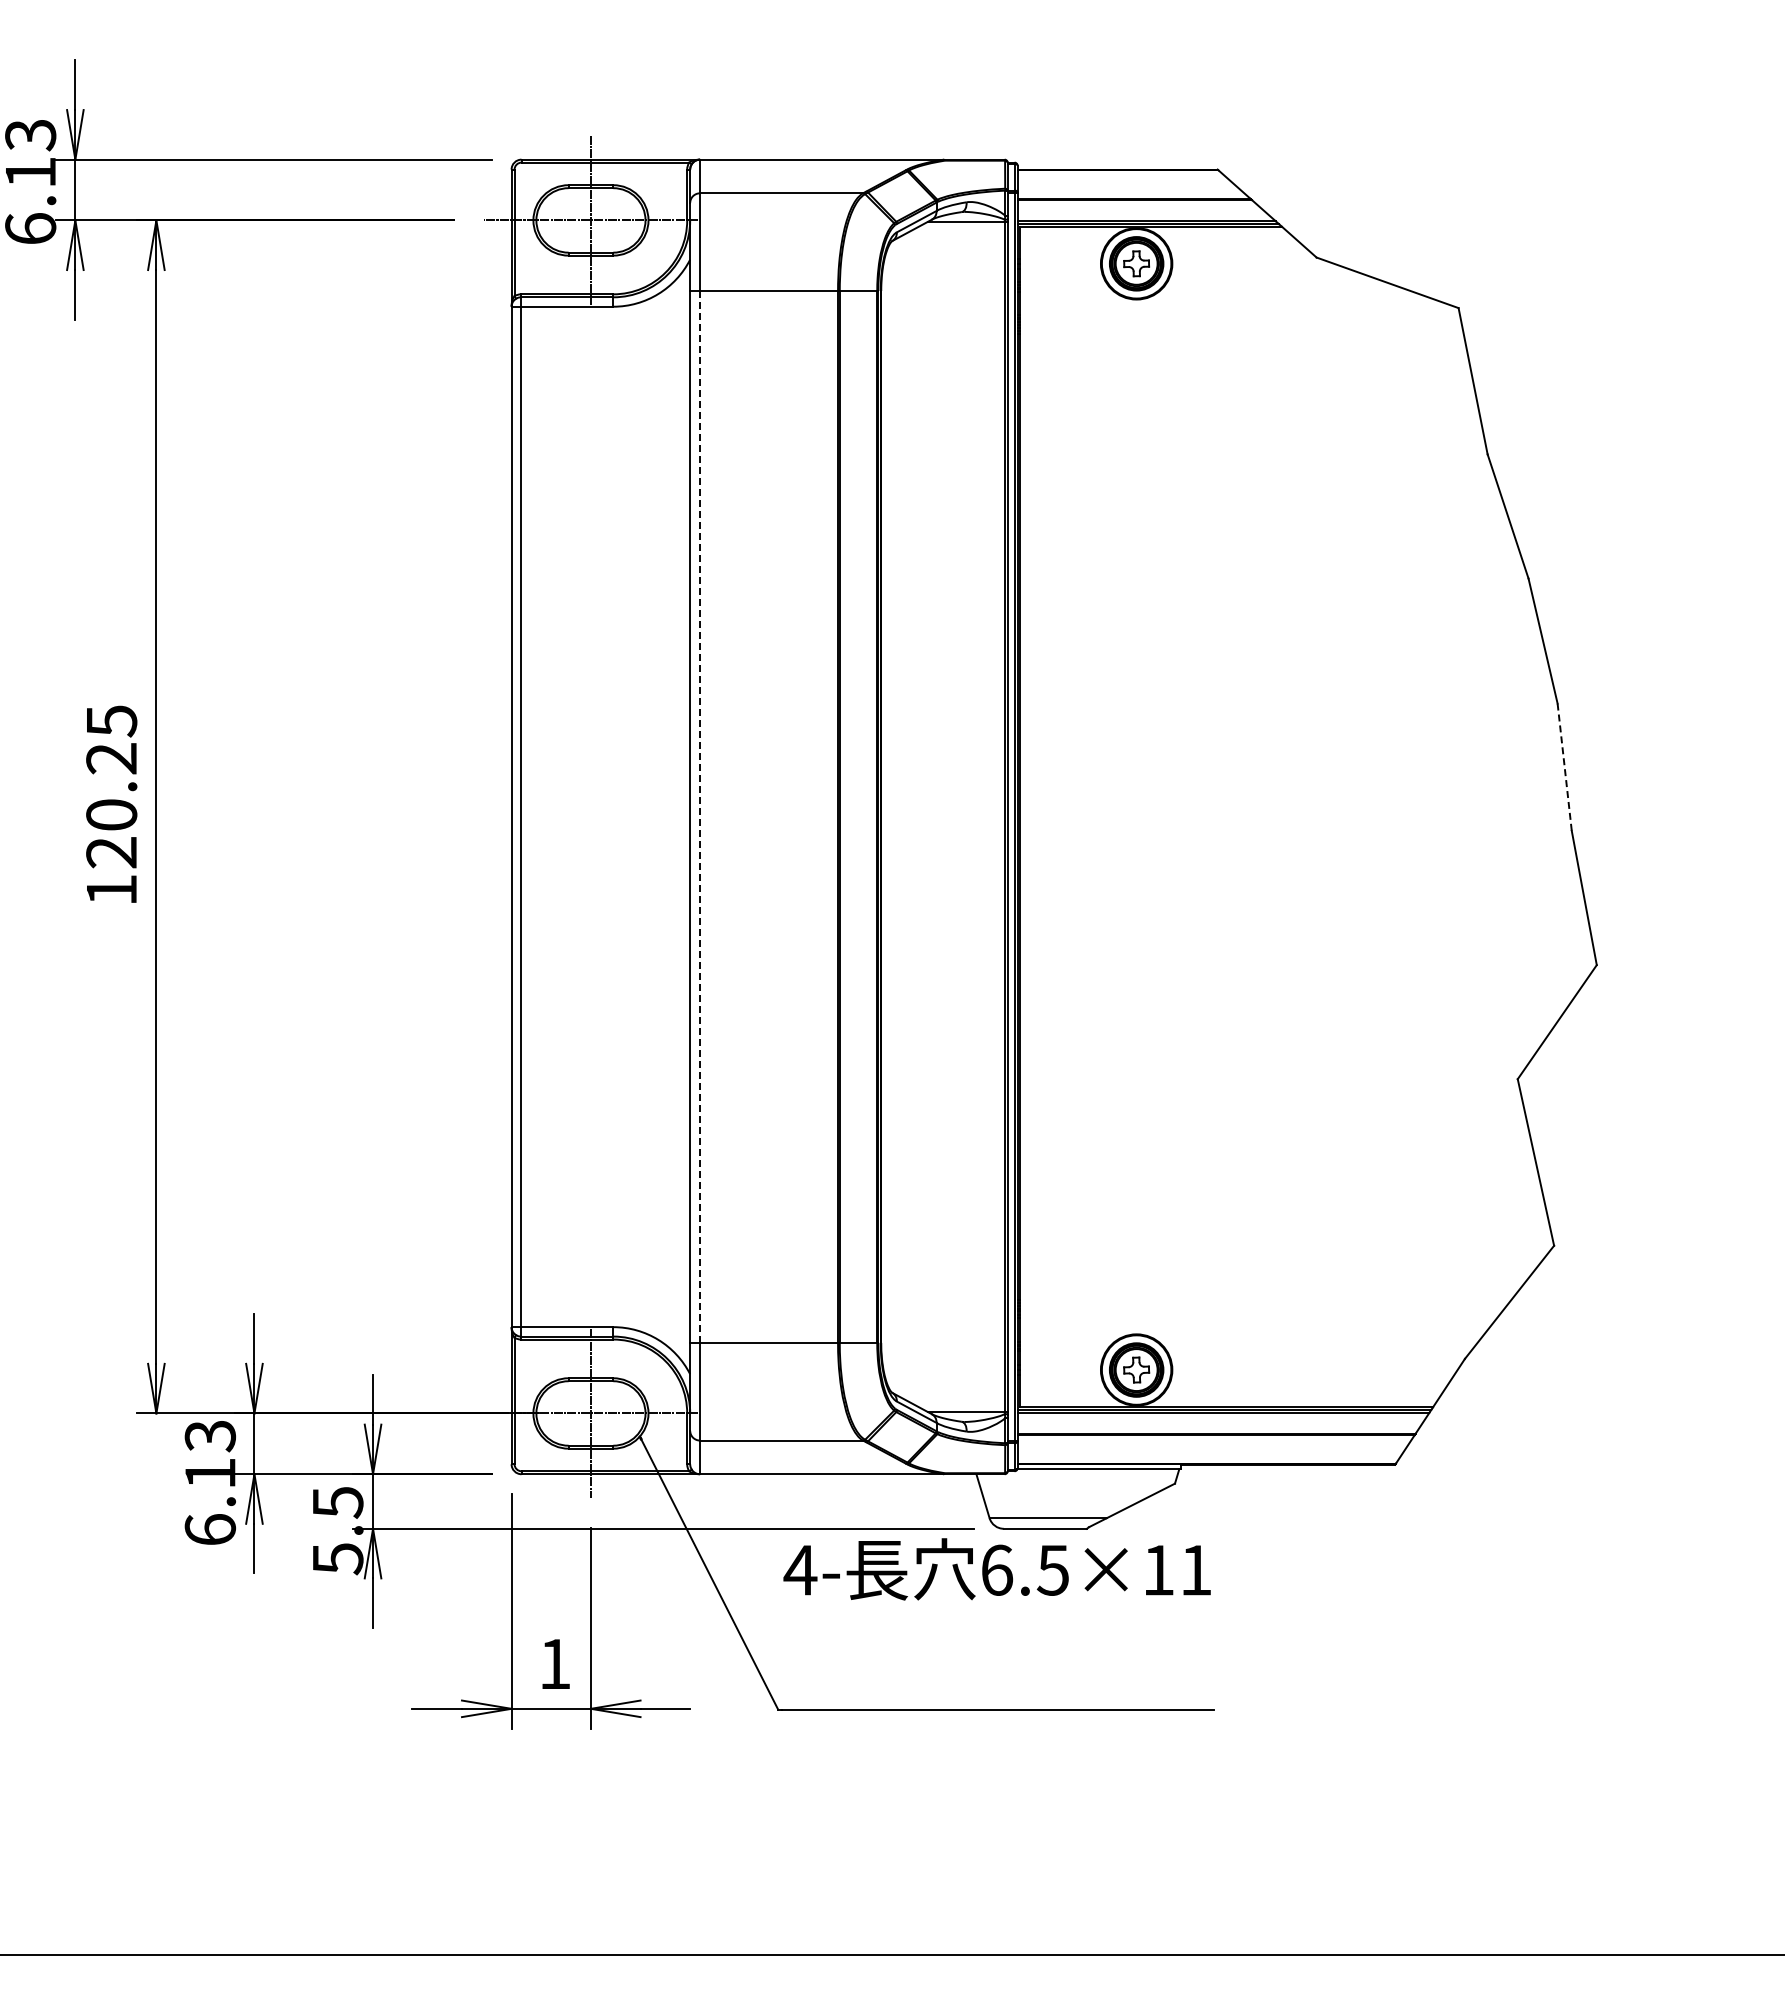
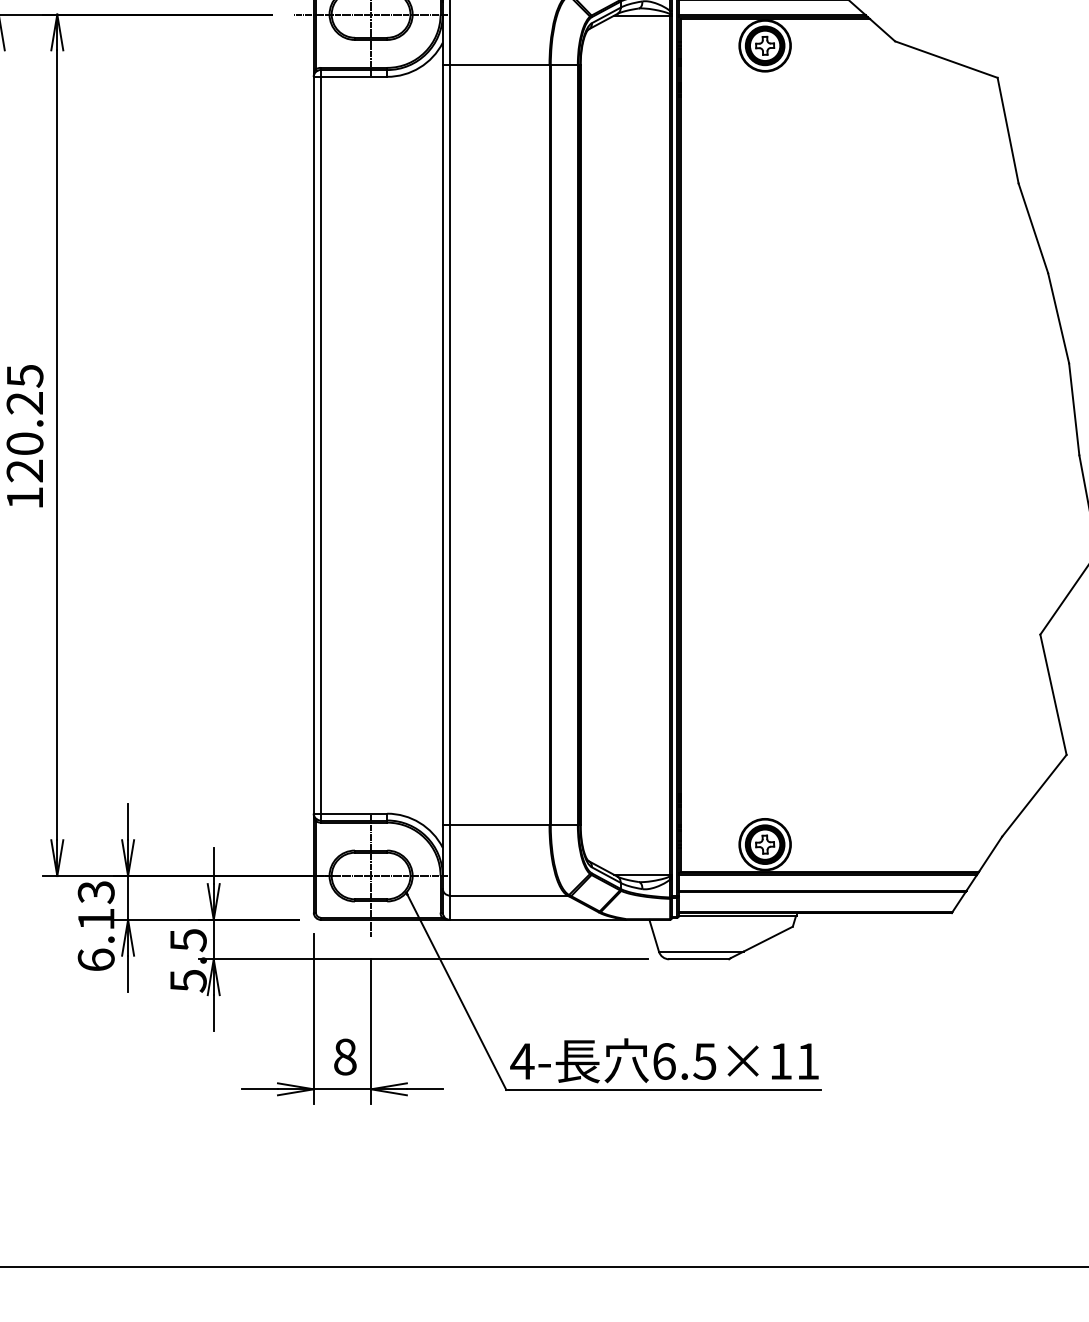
line: (1564, 767) -> (1074, 409), dashed -> solid
line: (700, 816) -> (450, 444), dashed -> solid
text: (996, 1569) -> (663, 1060), moved
text: (554, 1663) -> (344, 1056), 1 -> 8

